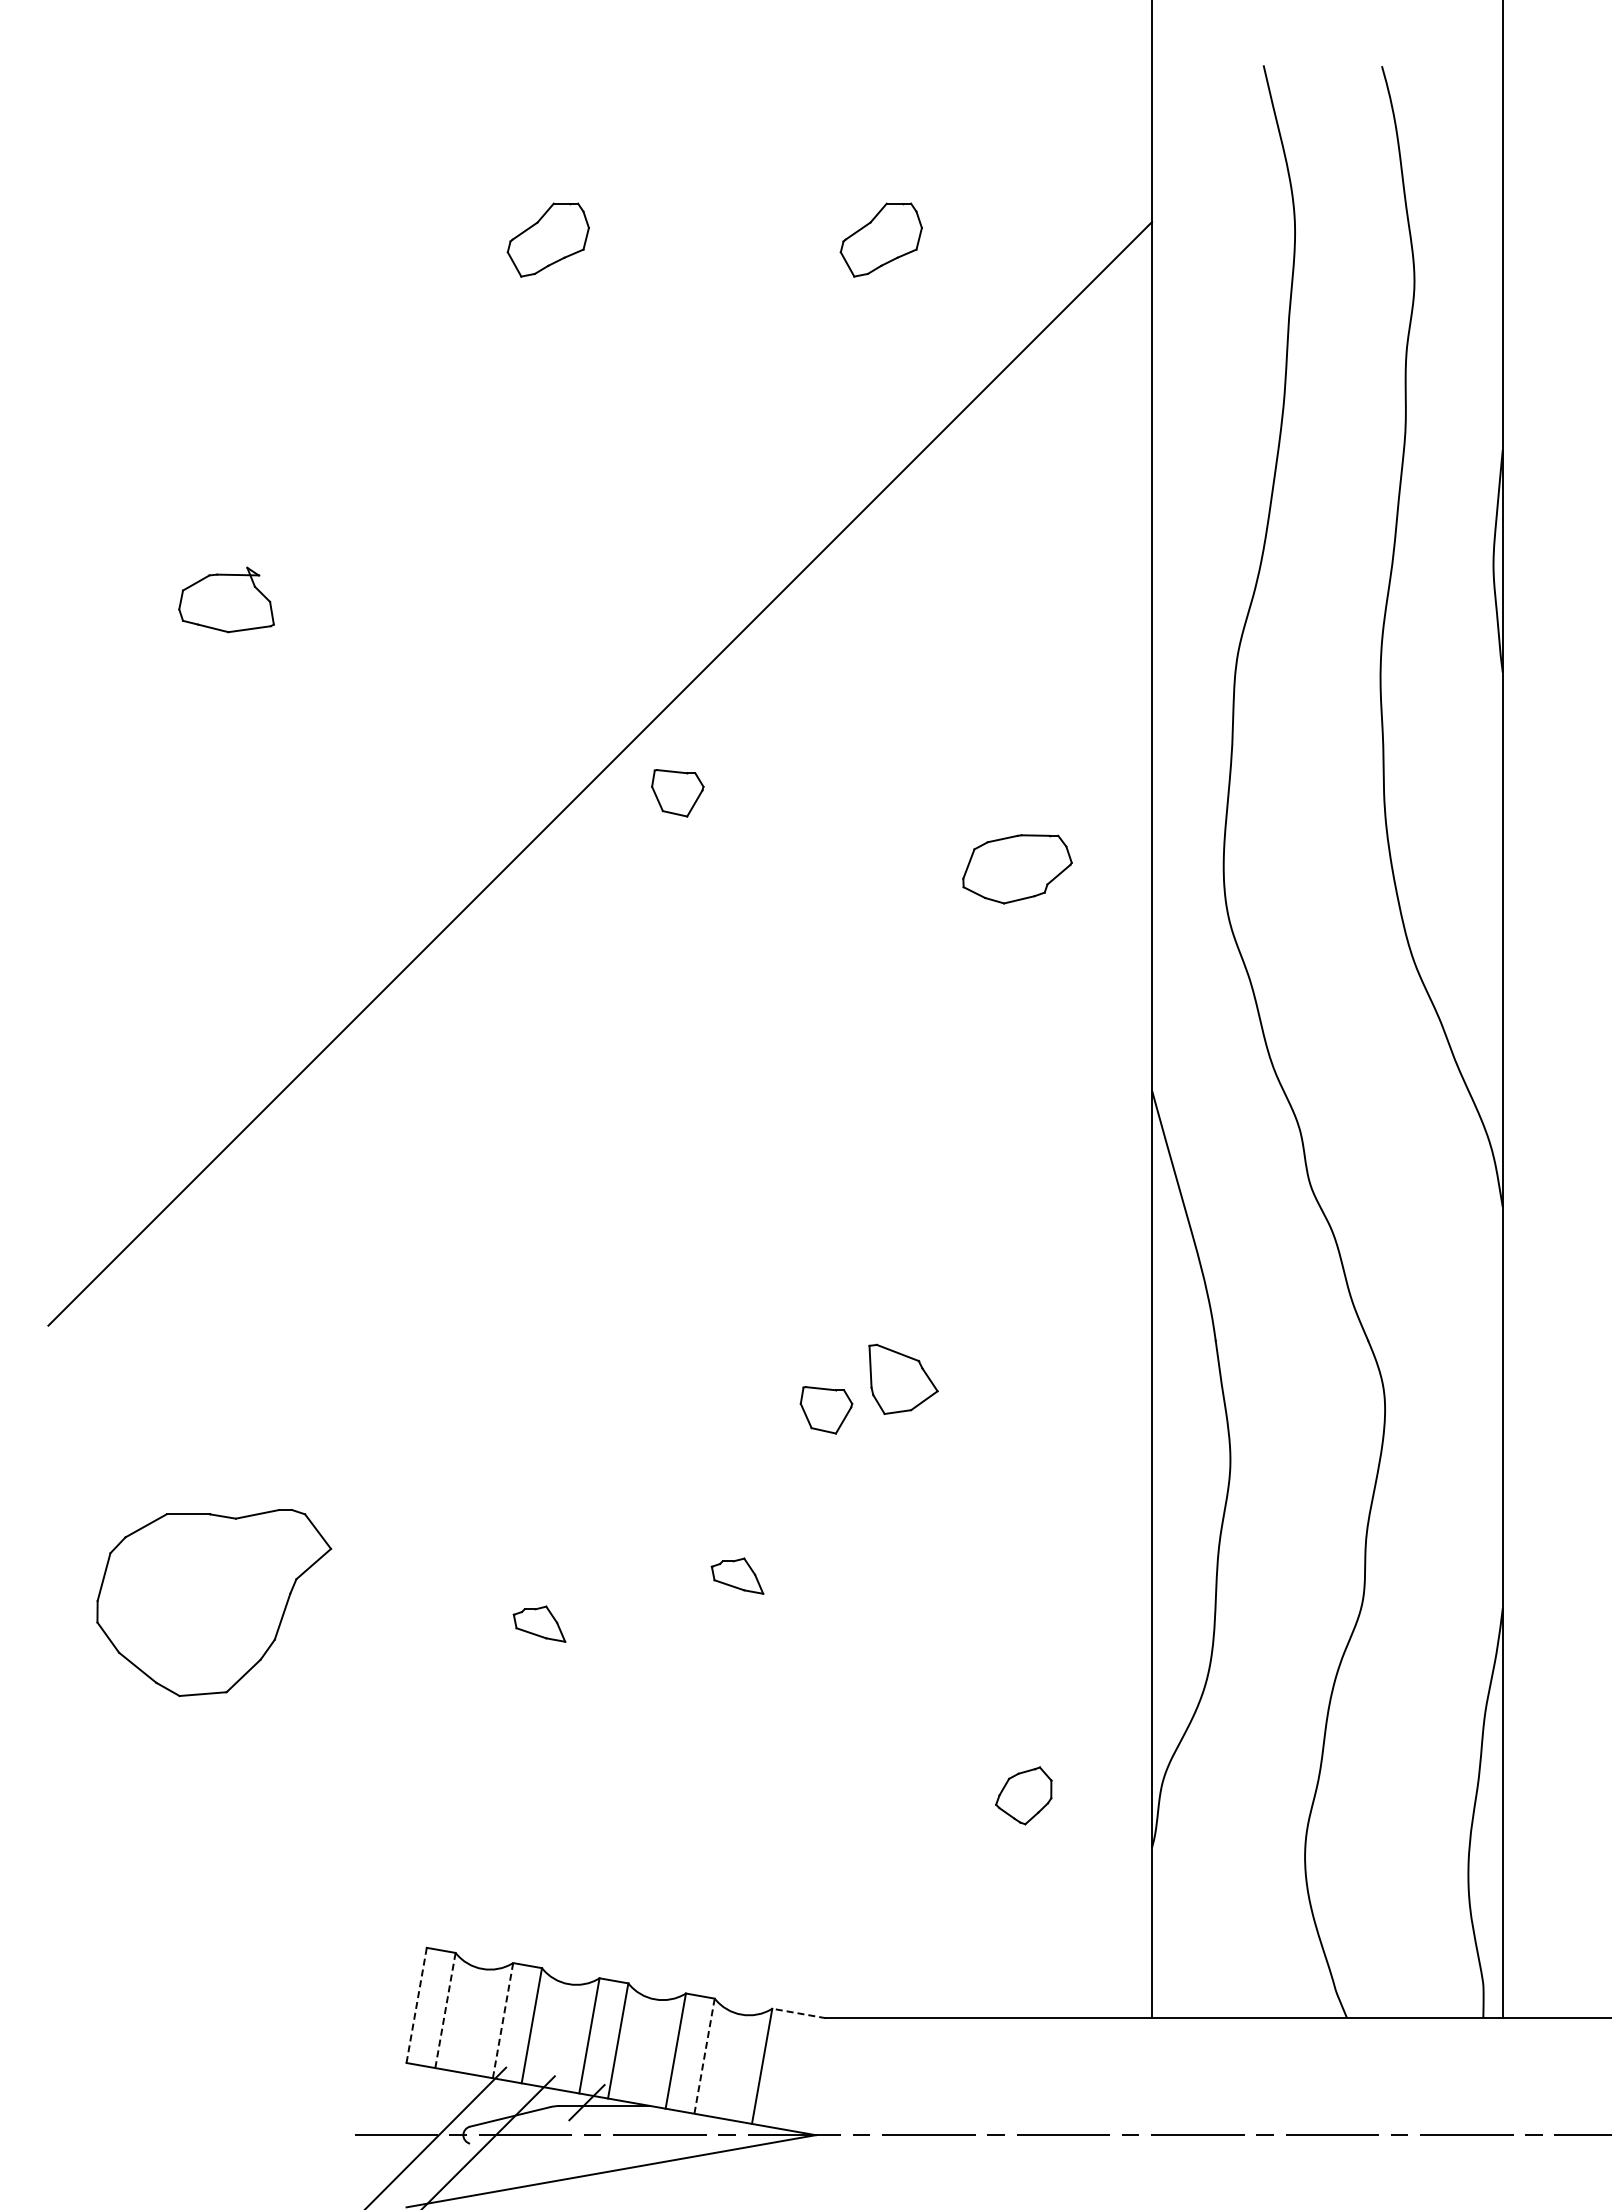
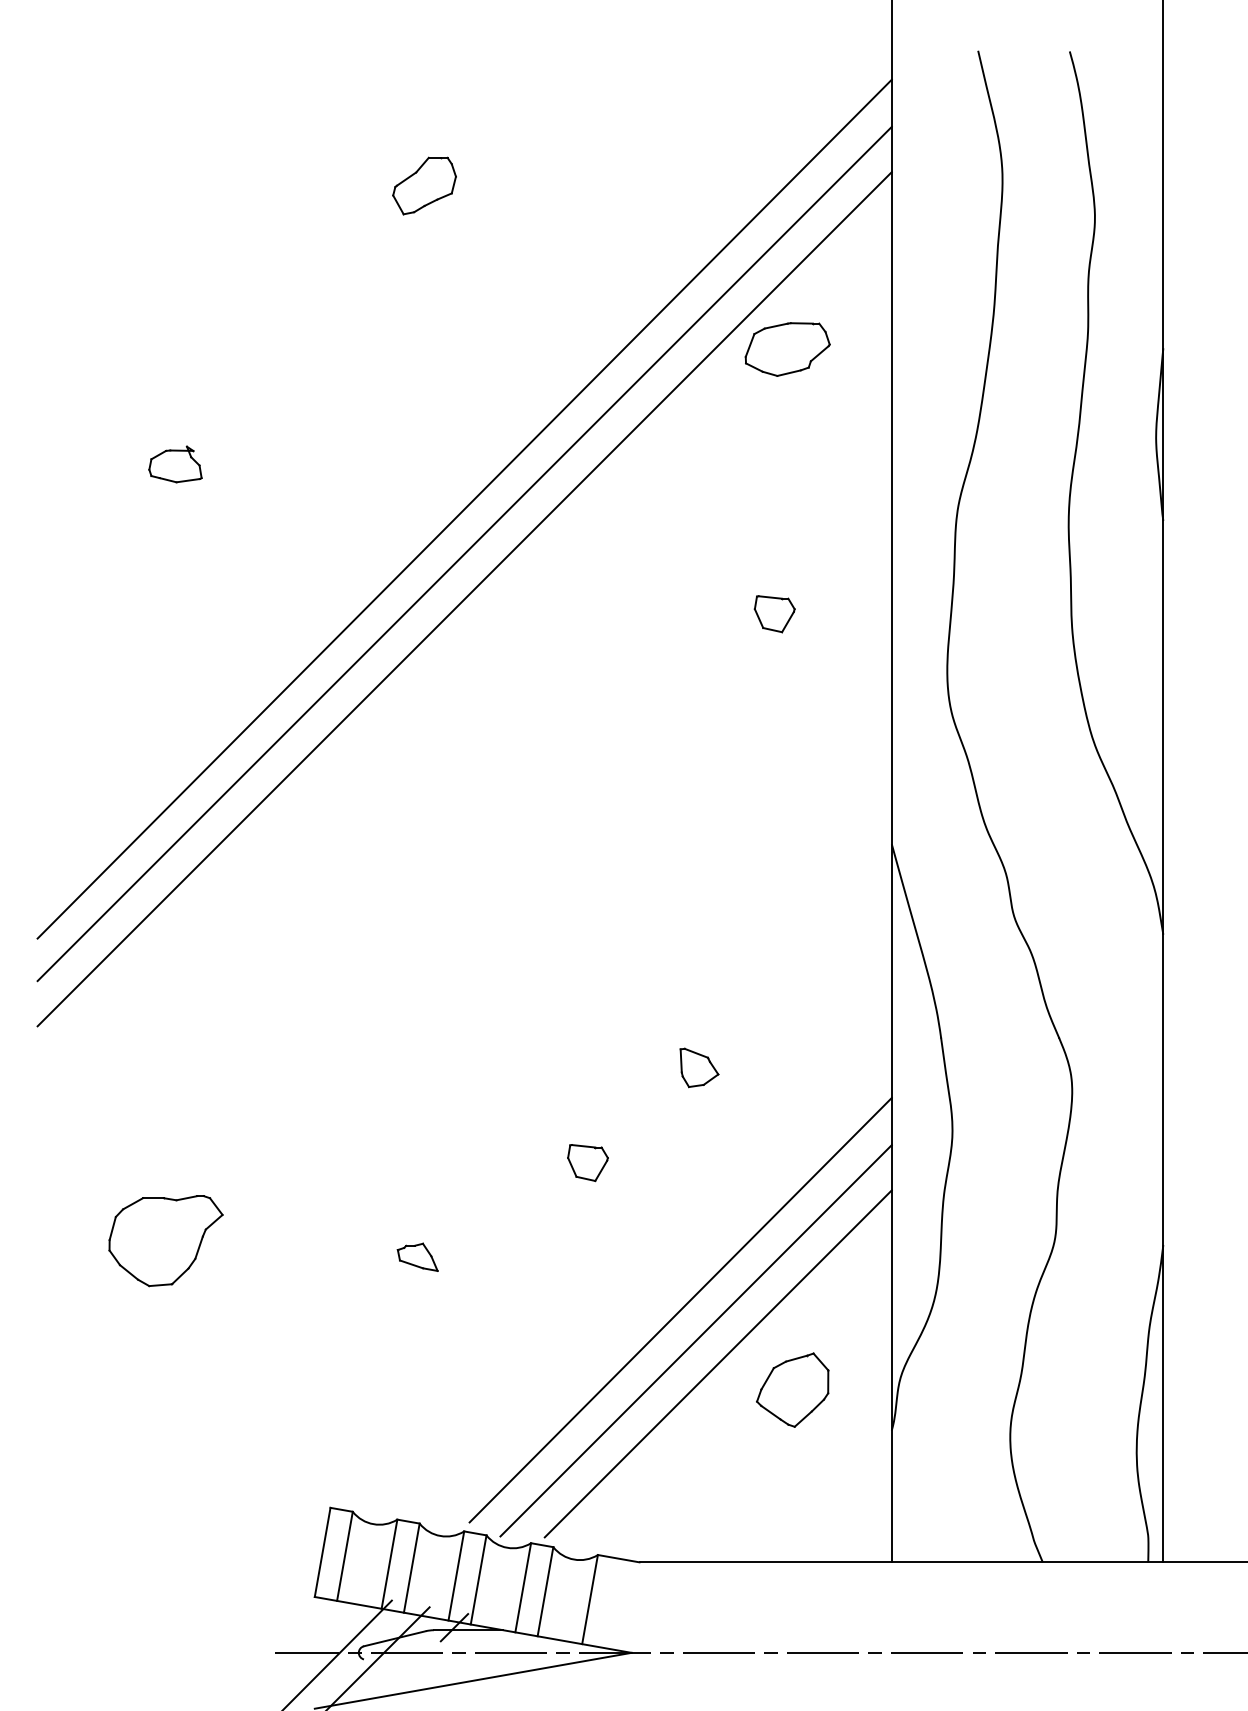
part: (880, 239) -> (681, 185), removed
part: (226, 599) -> (175, 464), size x0.71
line: (600, 657) -> (464, 509), added
line: (600, 715) -> (464, 554), added
part: (677, 793) -> (774, 614), moved
part: (1017, 869) -> (787, 349), moved
part: (903, 1379) -> (699, 1067), size x0.71
part: (826, 1410) -> (588, 1163), moved
part: (737, 1575) -> (570, 1219), removed
part: (214, 1603) -> (166, 1241), size x0.62
line: (879, 1692) -> (680, 1310), added
line: (899, 1731) -> (696, 1340), added
line: (927, 1761) -> (718, 1363), added
part: (1023, 1795) -> (792, 1389), size x1.67
line: (416, 2005) -> (322, 1552), dashed -> solid
line: (445, 2011) -> (344, 1557), dashed -> solid
line: (798, 2013) -> (618, 1558), dashed -> solid
line: (503, 2020) -> (389, 1564), dashed -> solid
line: (704, 2055) -> (545, 1591), dashed -> solid

